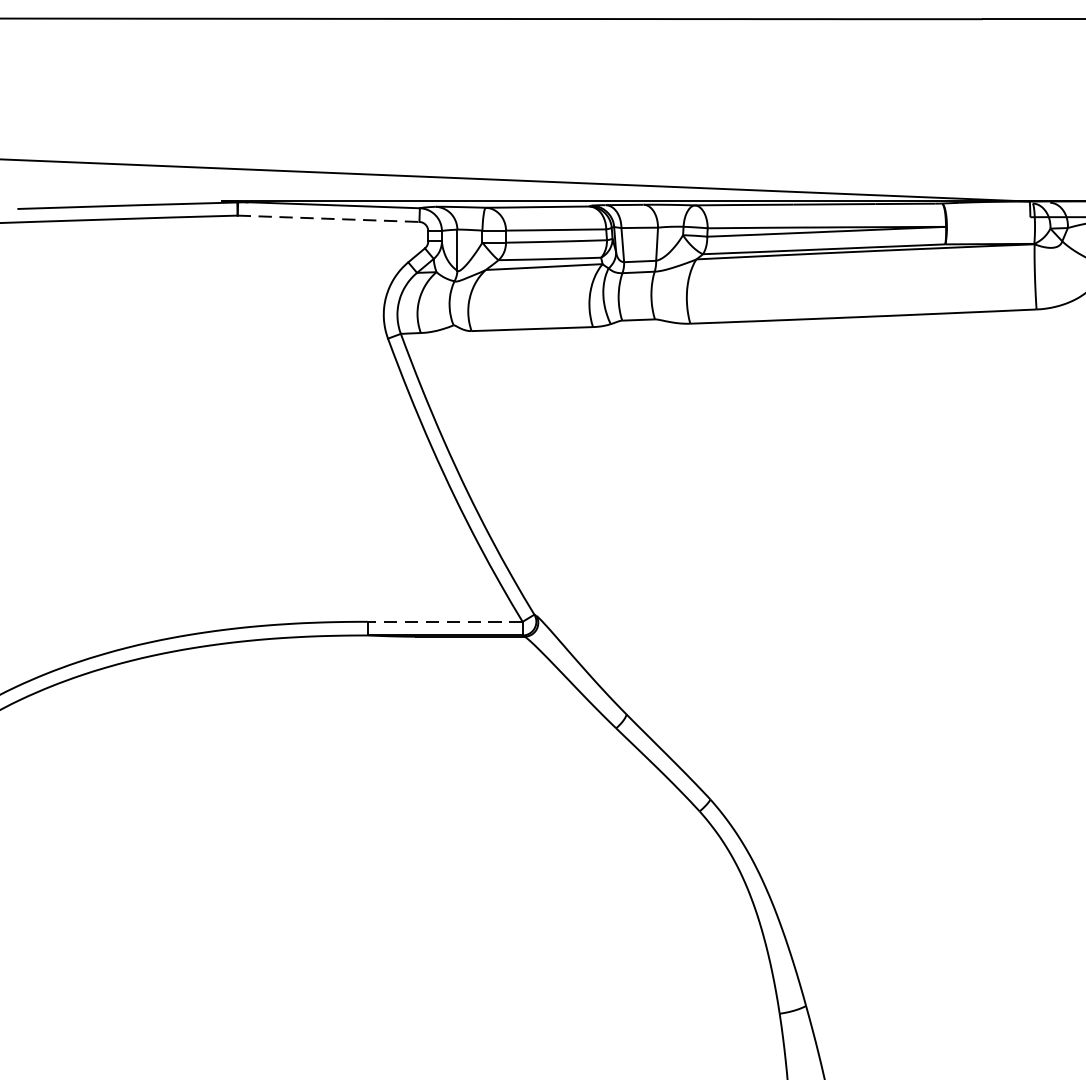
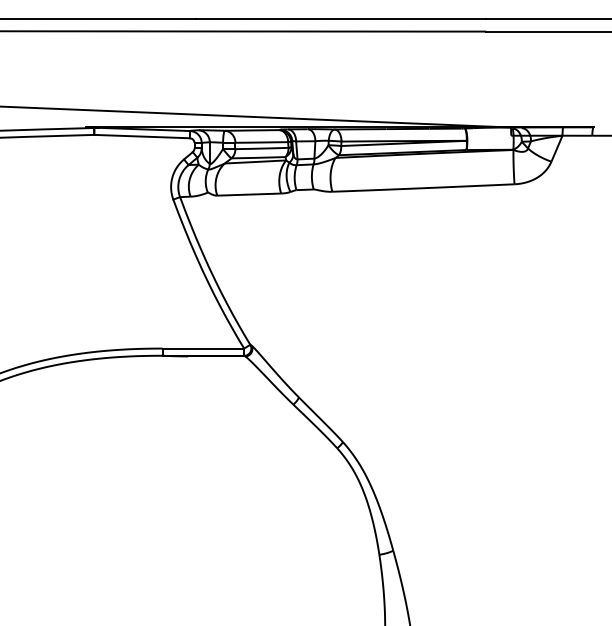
line: (329, 218) -> (142, 136), dashed -> solid
line: (445, 621) -> (203, 348), dashed -> solid

